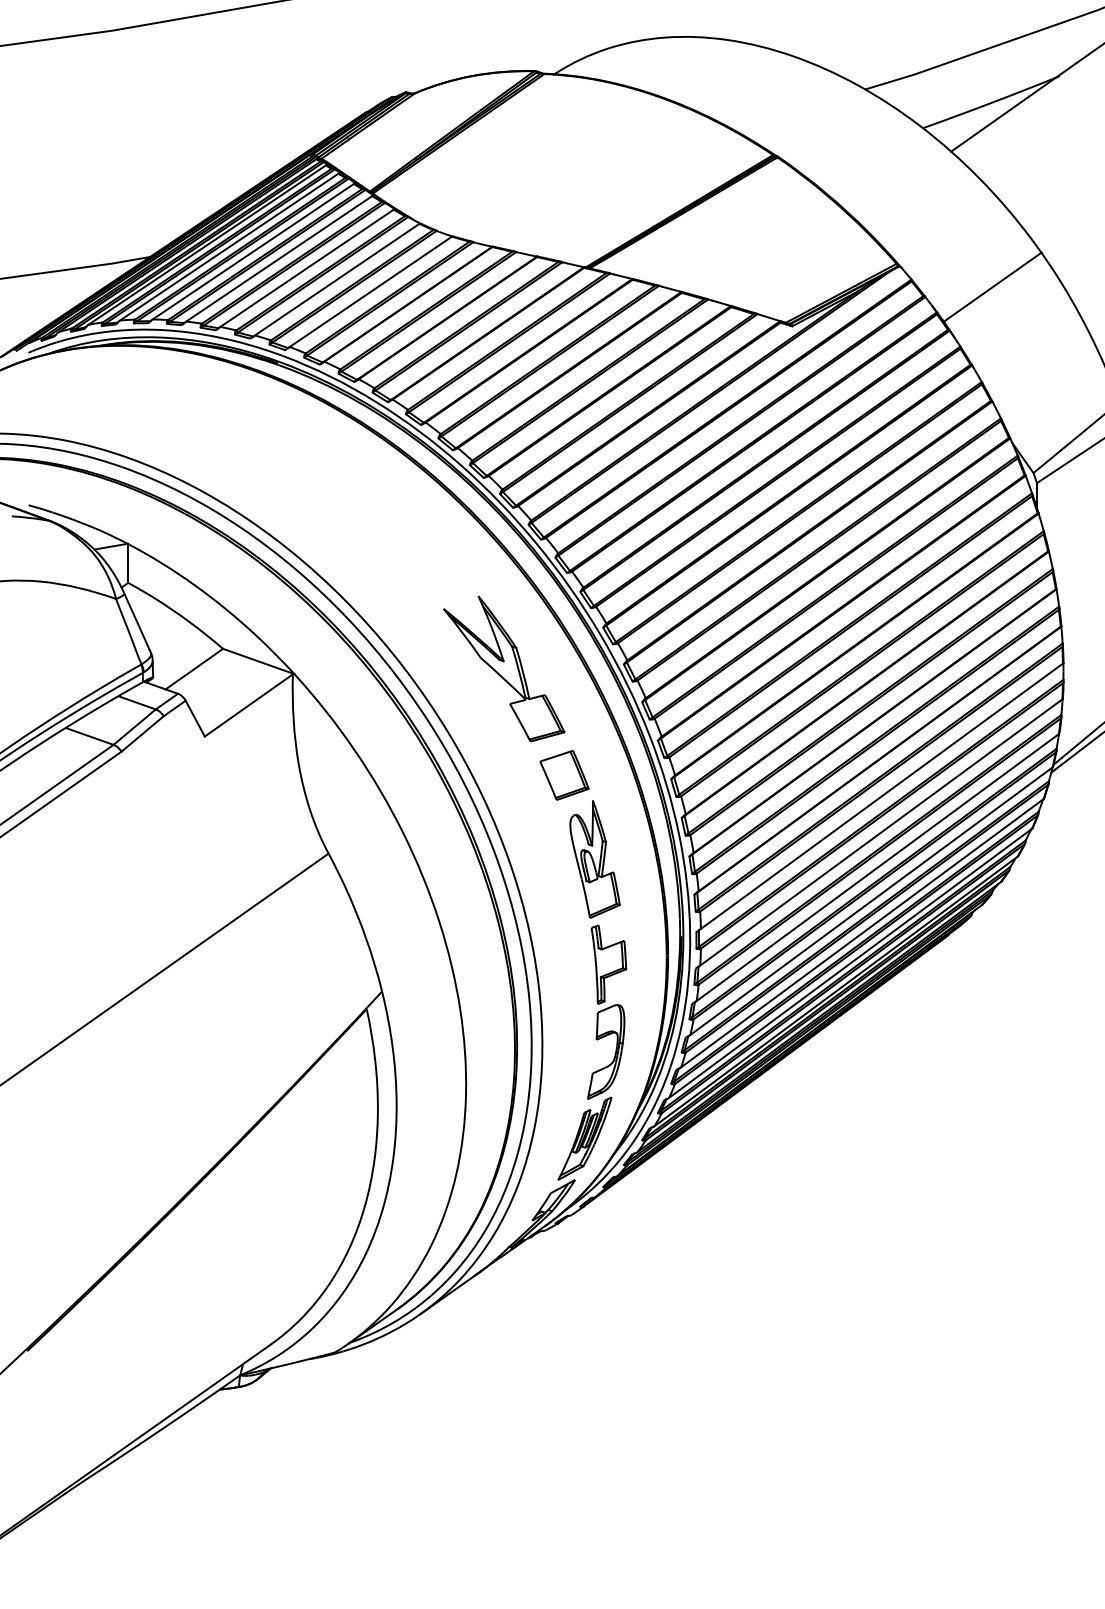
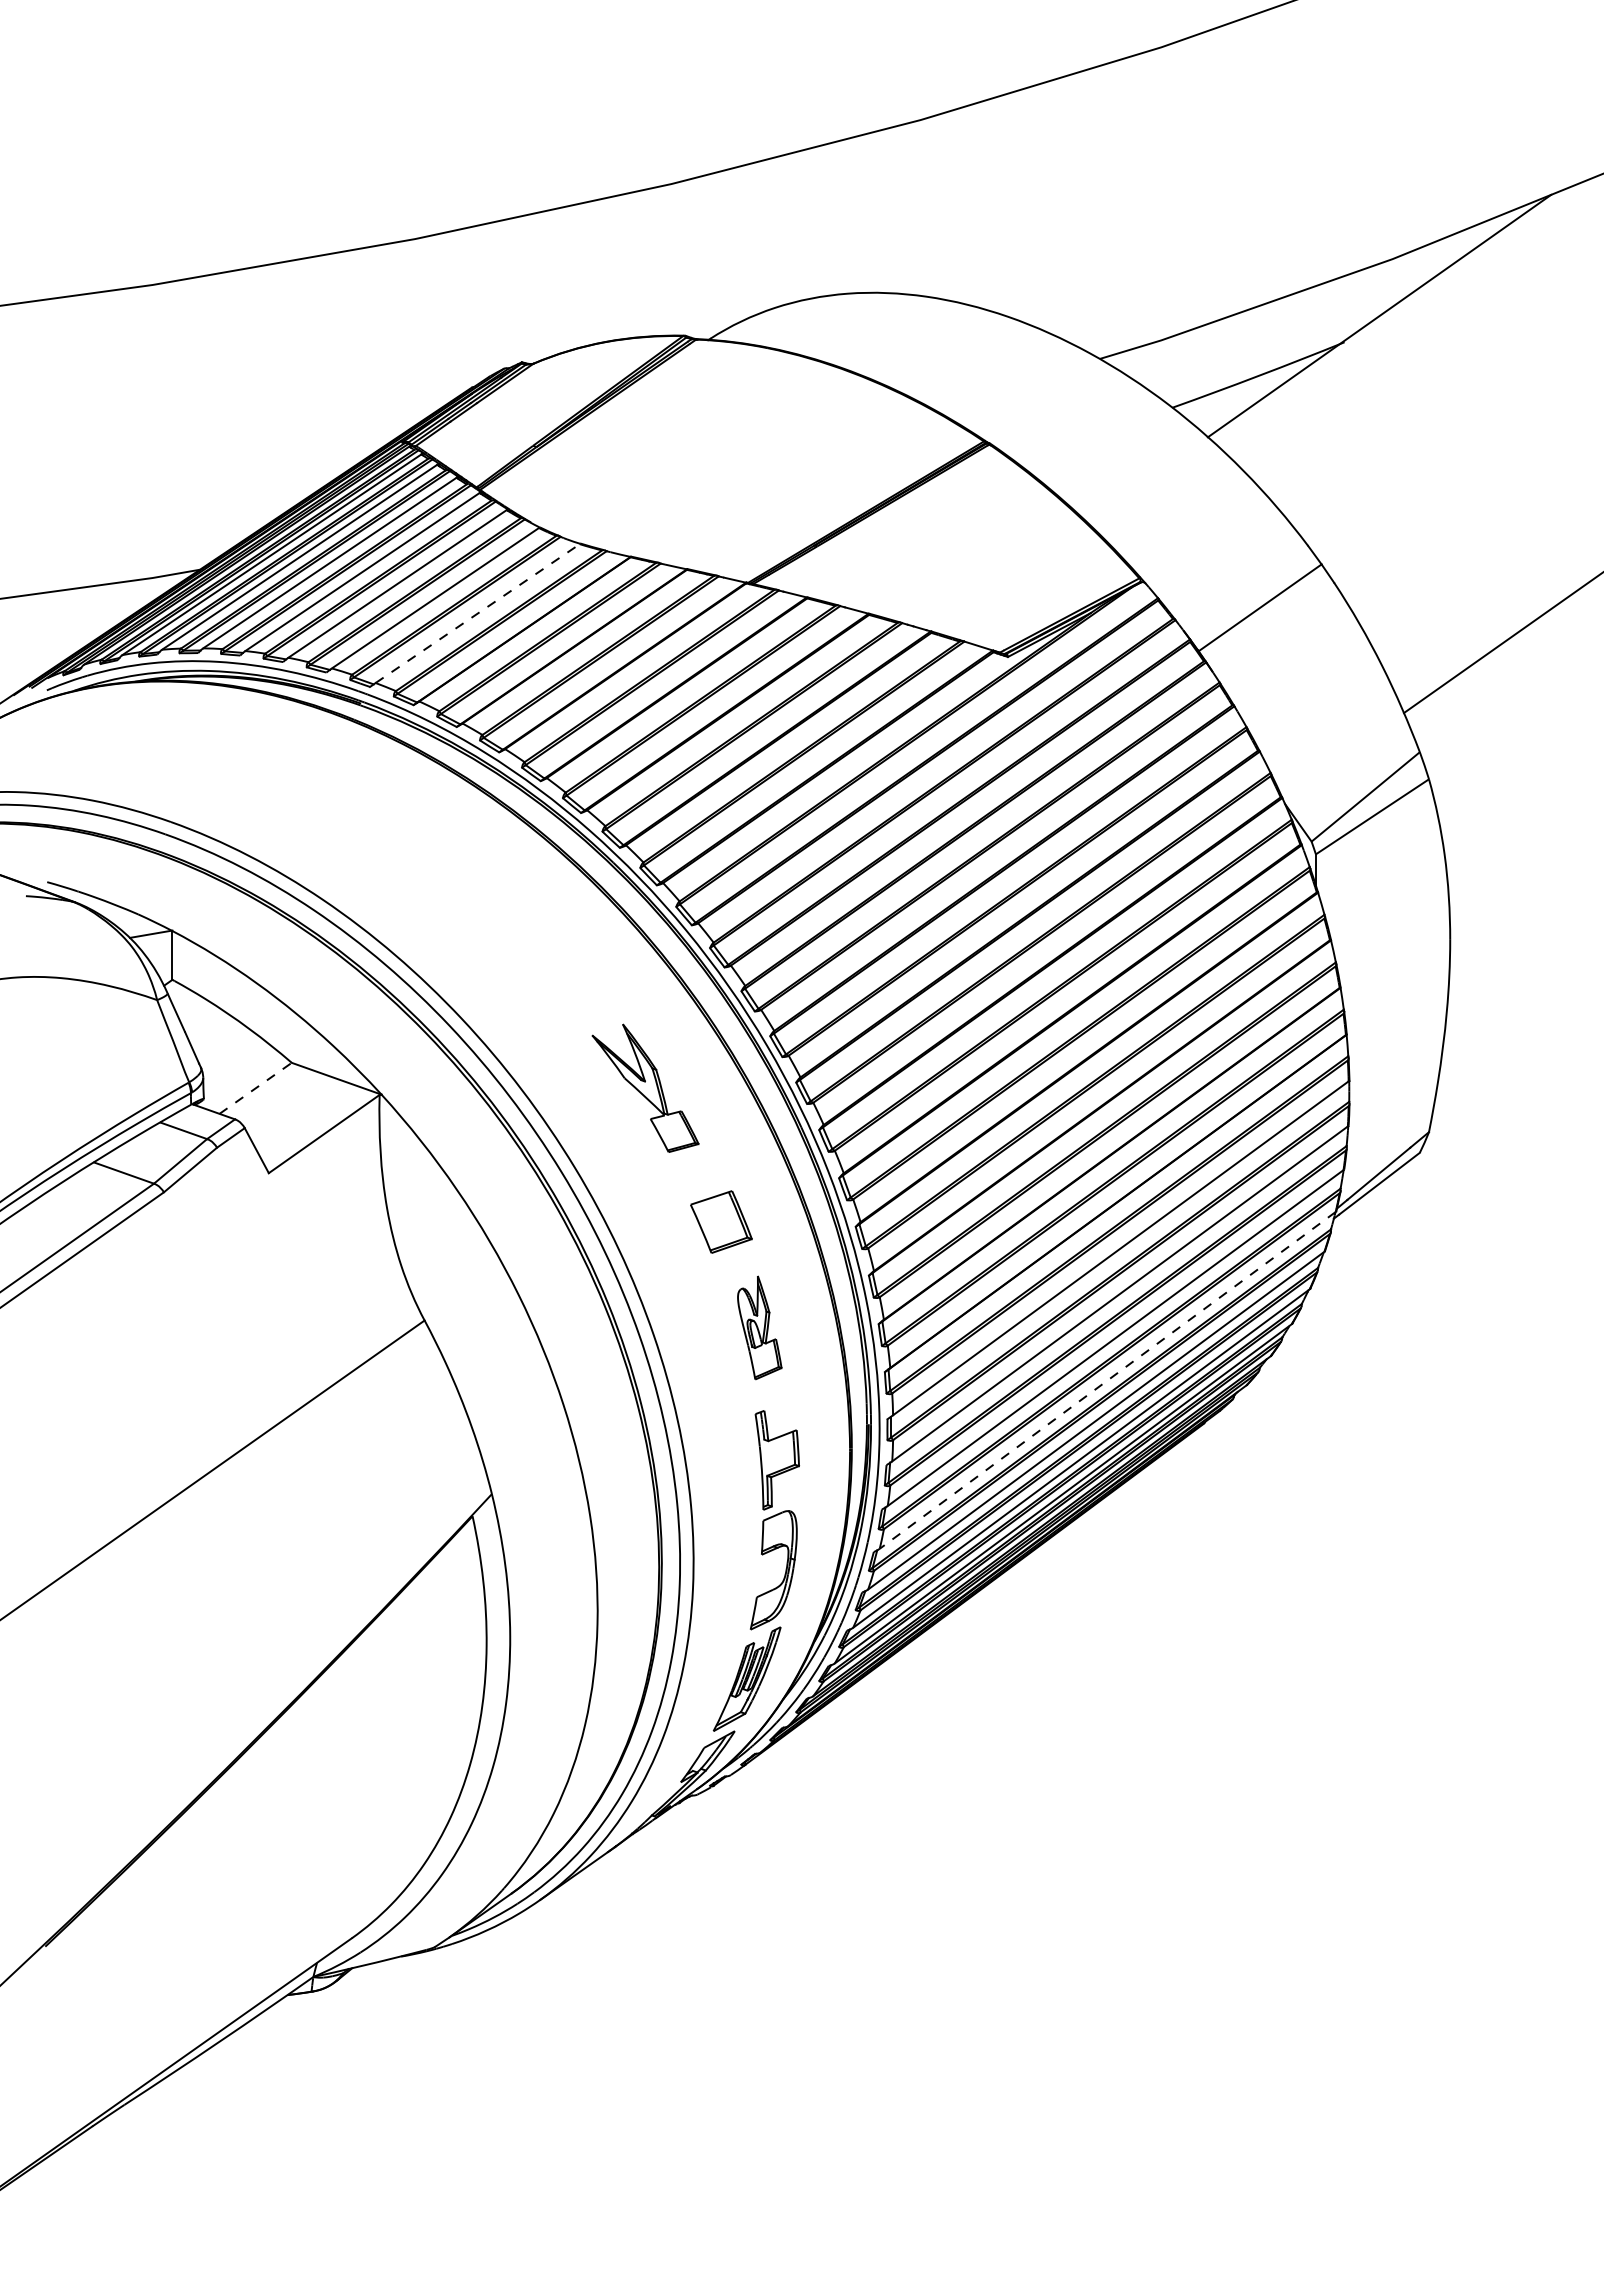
line: (371, 291) -> (478, 613), solid -> dashed
line: (195, 669) -> (256, 1088), solid -> dashed
part: (504, 669) -> (645, 1088), size x0.7
part: (594, 859) -> (759, 1327), size x0.7
line: (871, 901) -> (1107, 1380), solid -> dashed

